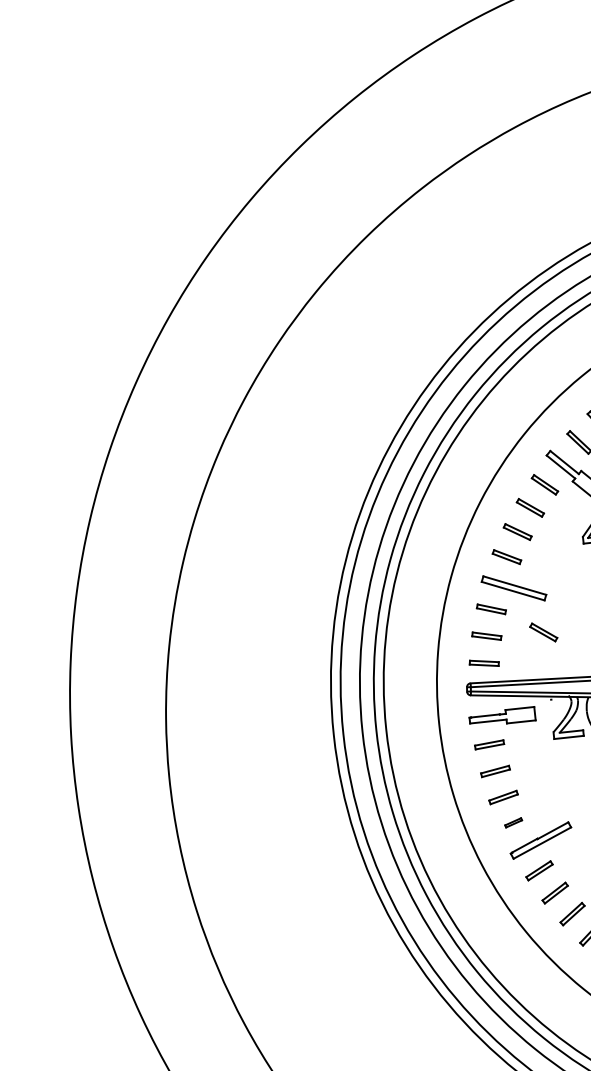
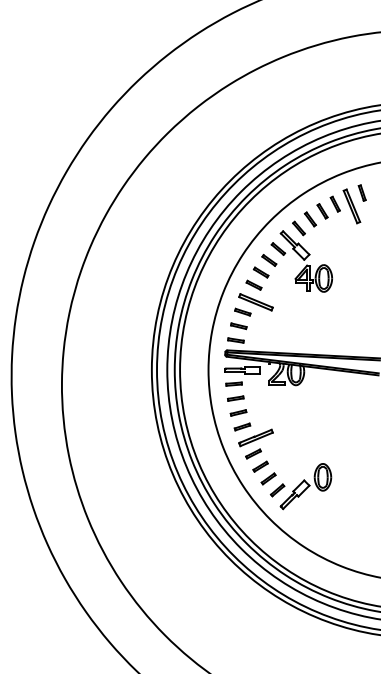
part: (544, 632) -> (269, 327), removed
part: (513, 821) -> (242, 426), size x1.67

